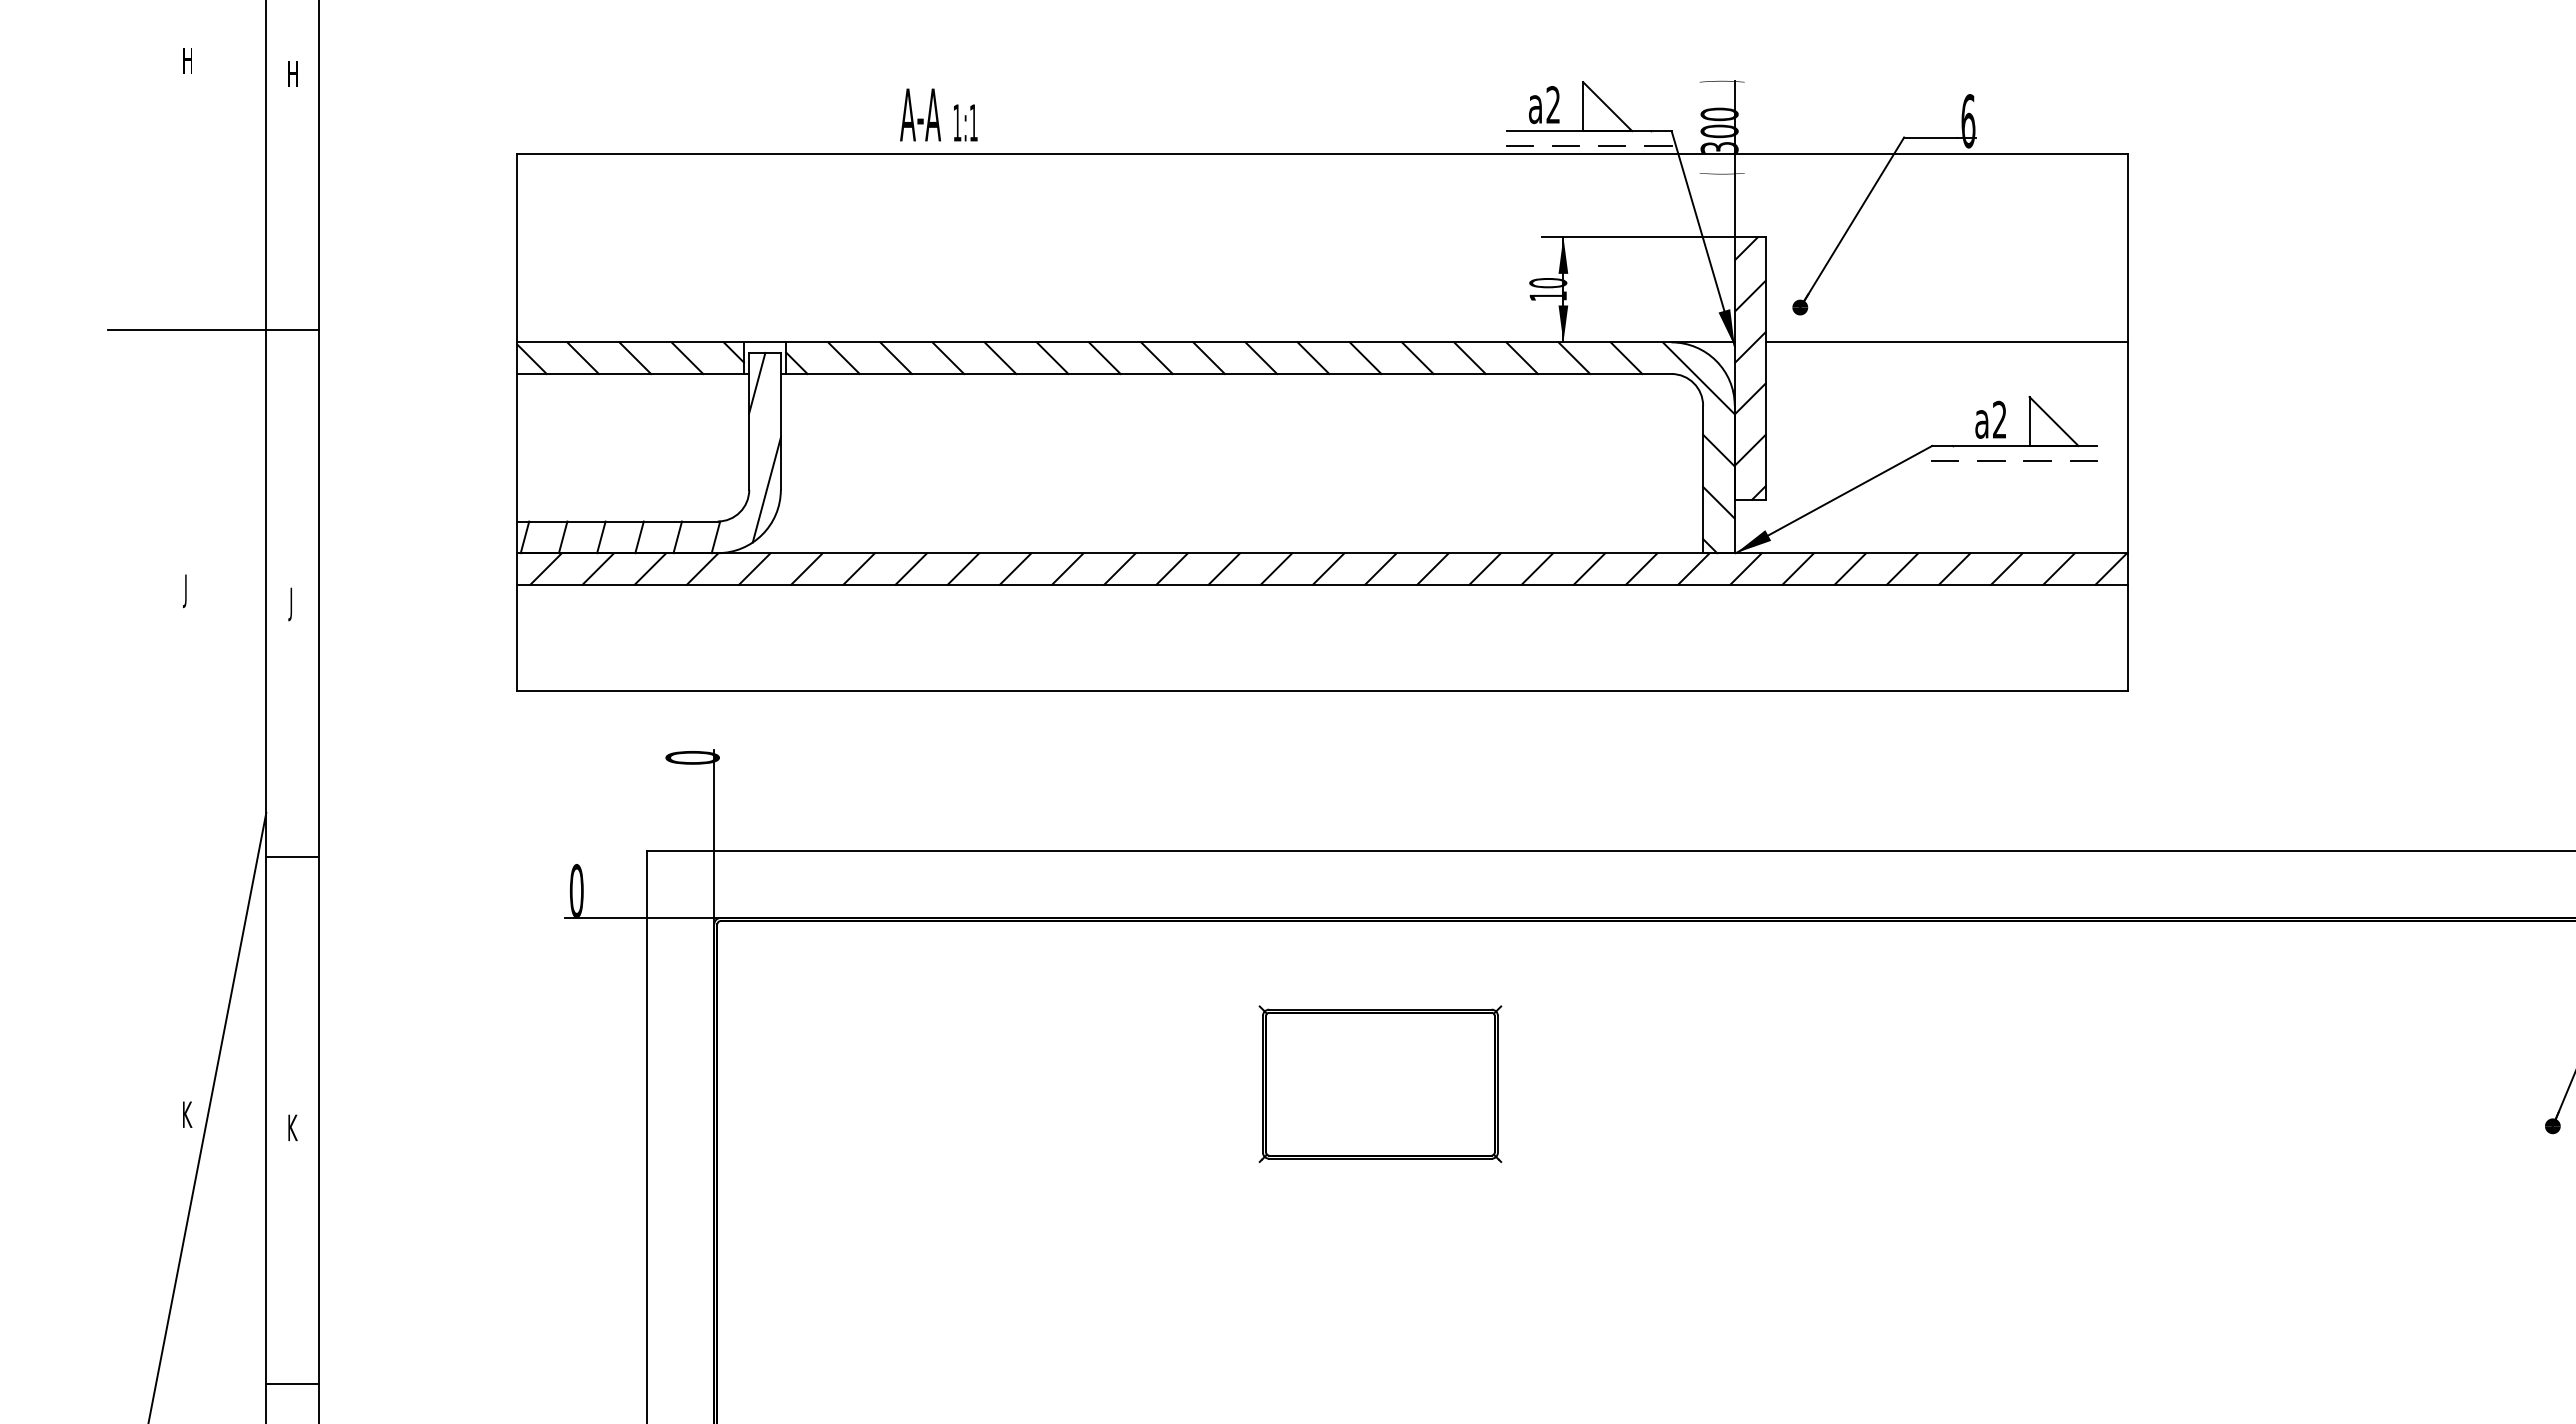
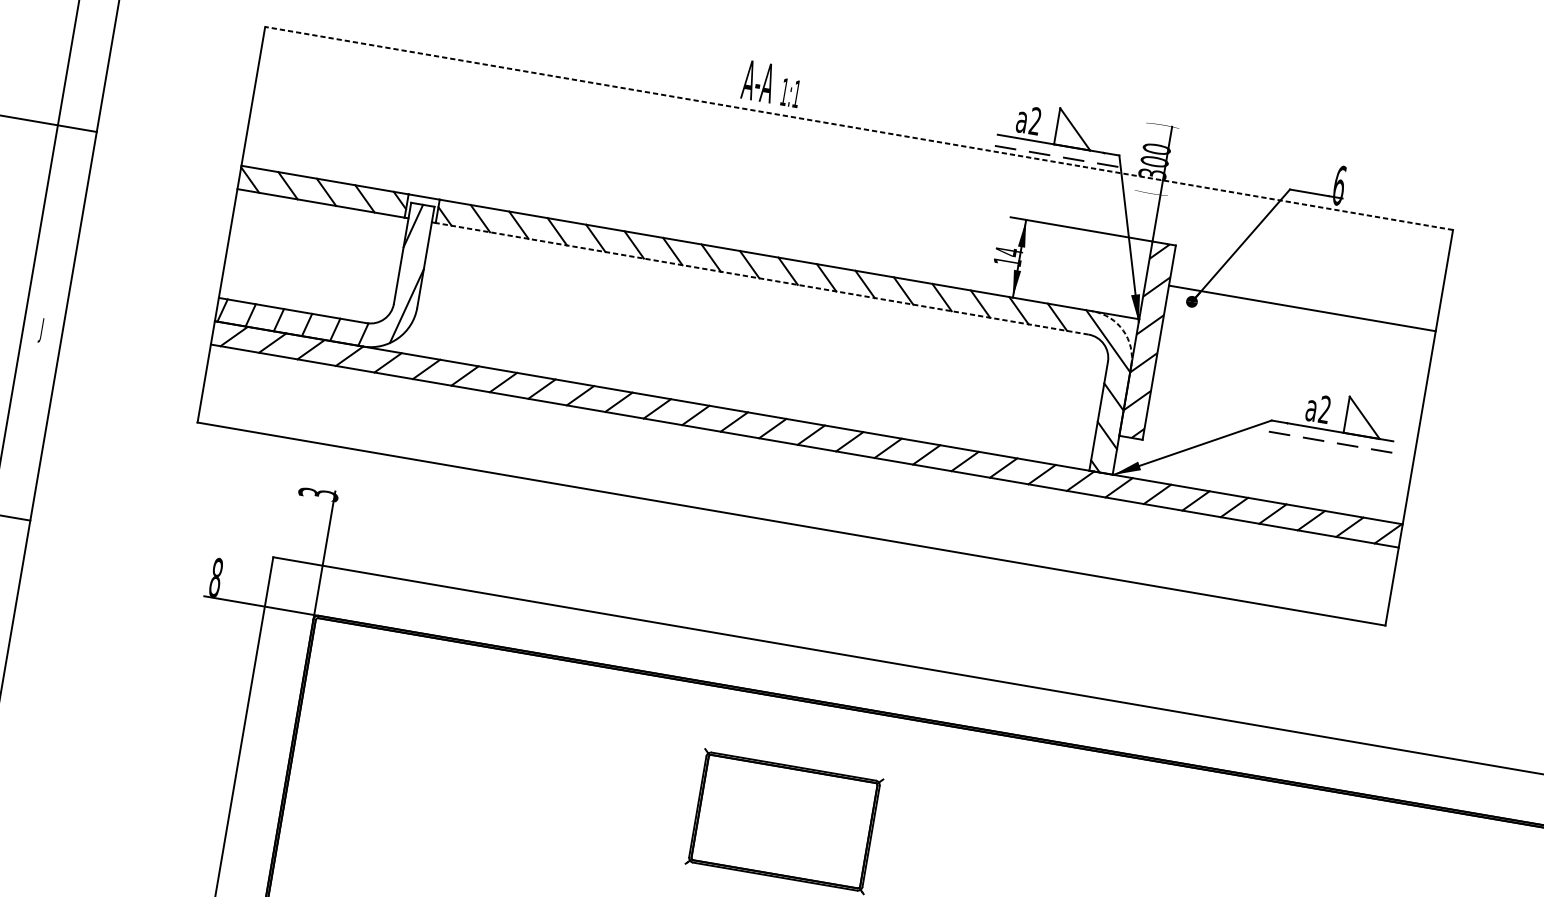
text: (938, 114) -> (771, 83), moved
line: (1322, 154) -> (858, 128), solid -> dashed
text: (1548, 282) -> (1009, 251), 10 -> 14
line: (1947, 342) -> (1302, 308), moved
arc: (1716, 360) -> (1123, 330), solid -> dashed
line: (1228, 374) -> (761, 279), solid -> dashed
text: (692, 757) -> (318, 493), 0 -> 3
text: (576, 890) -> (216, 577), 0 -> 8

